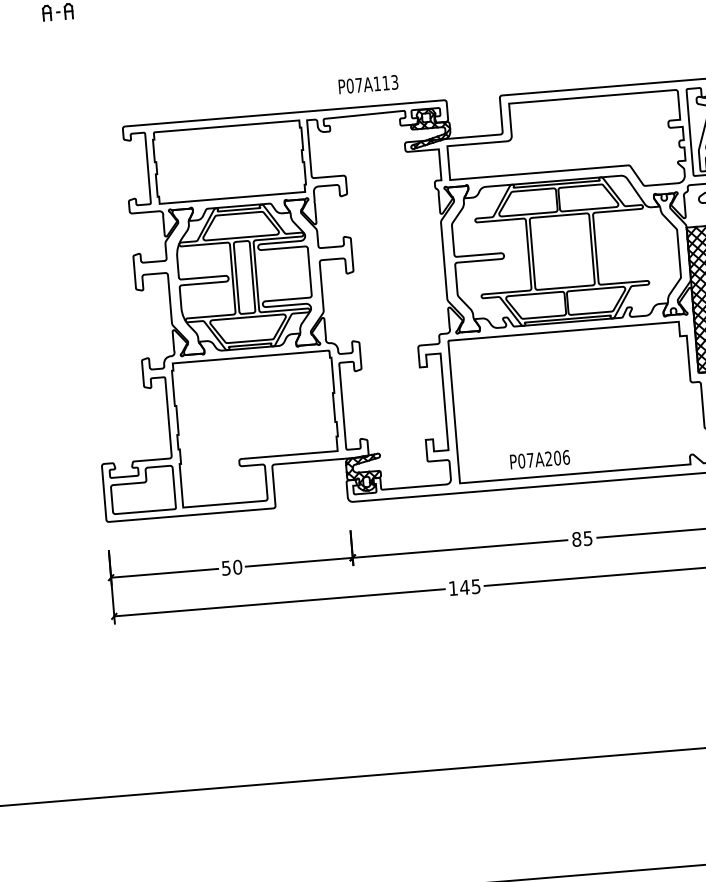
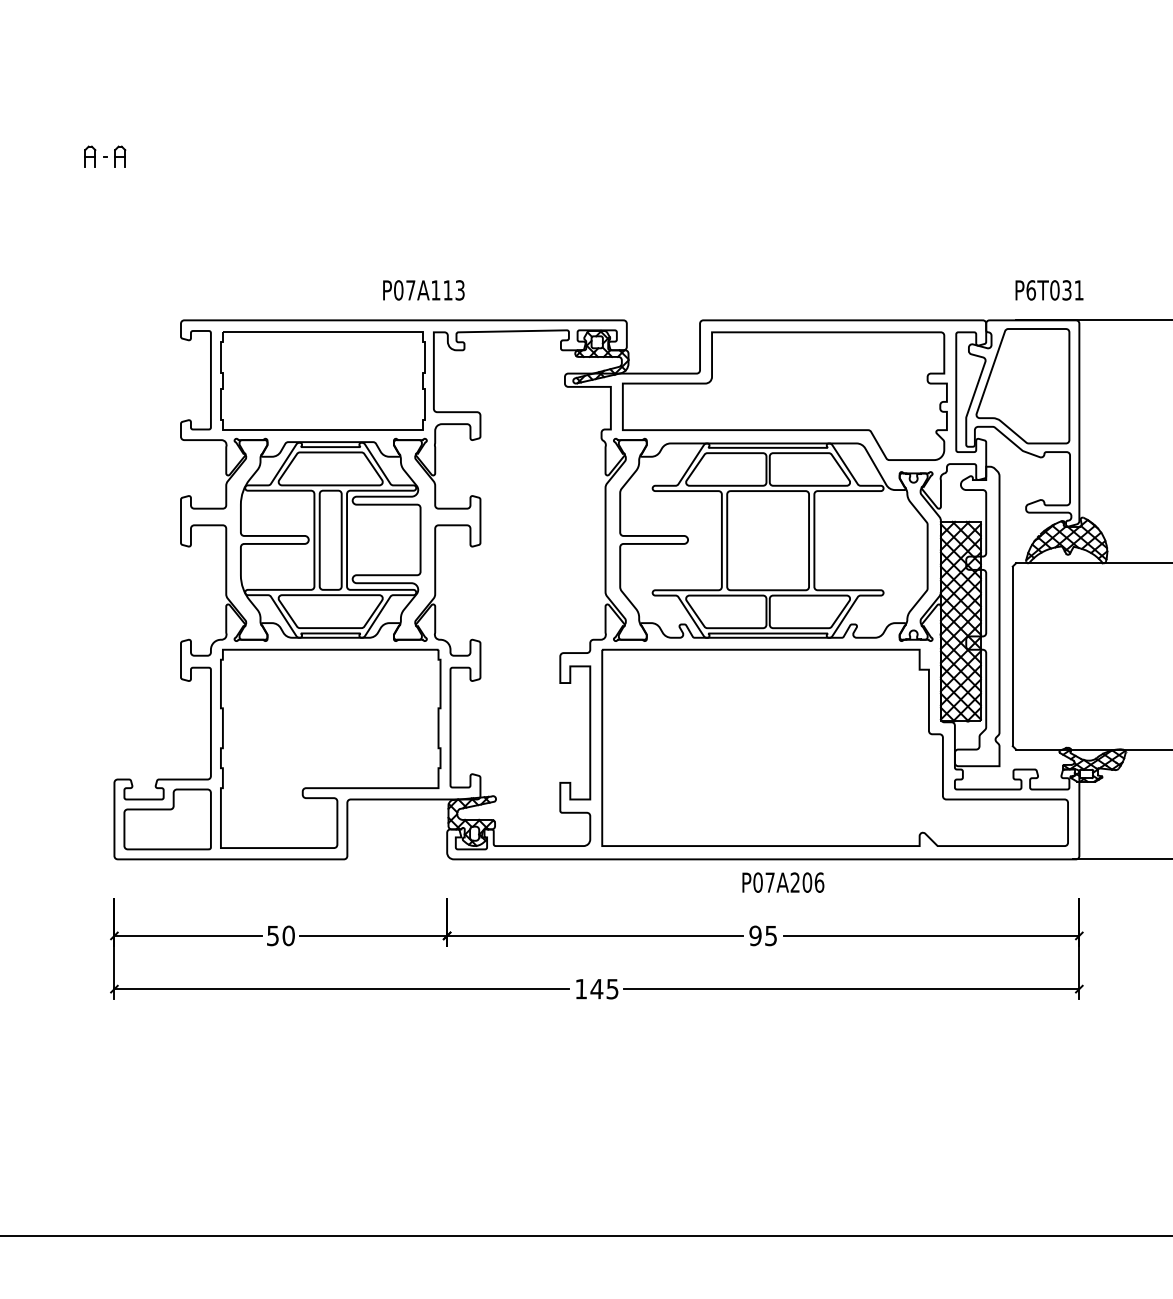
text: (368, 84) -> (423, 290), moved
text: (540, 459) -> (783, 882), moved
text: (576, 539) -> (755, 935), 85 -> 95

